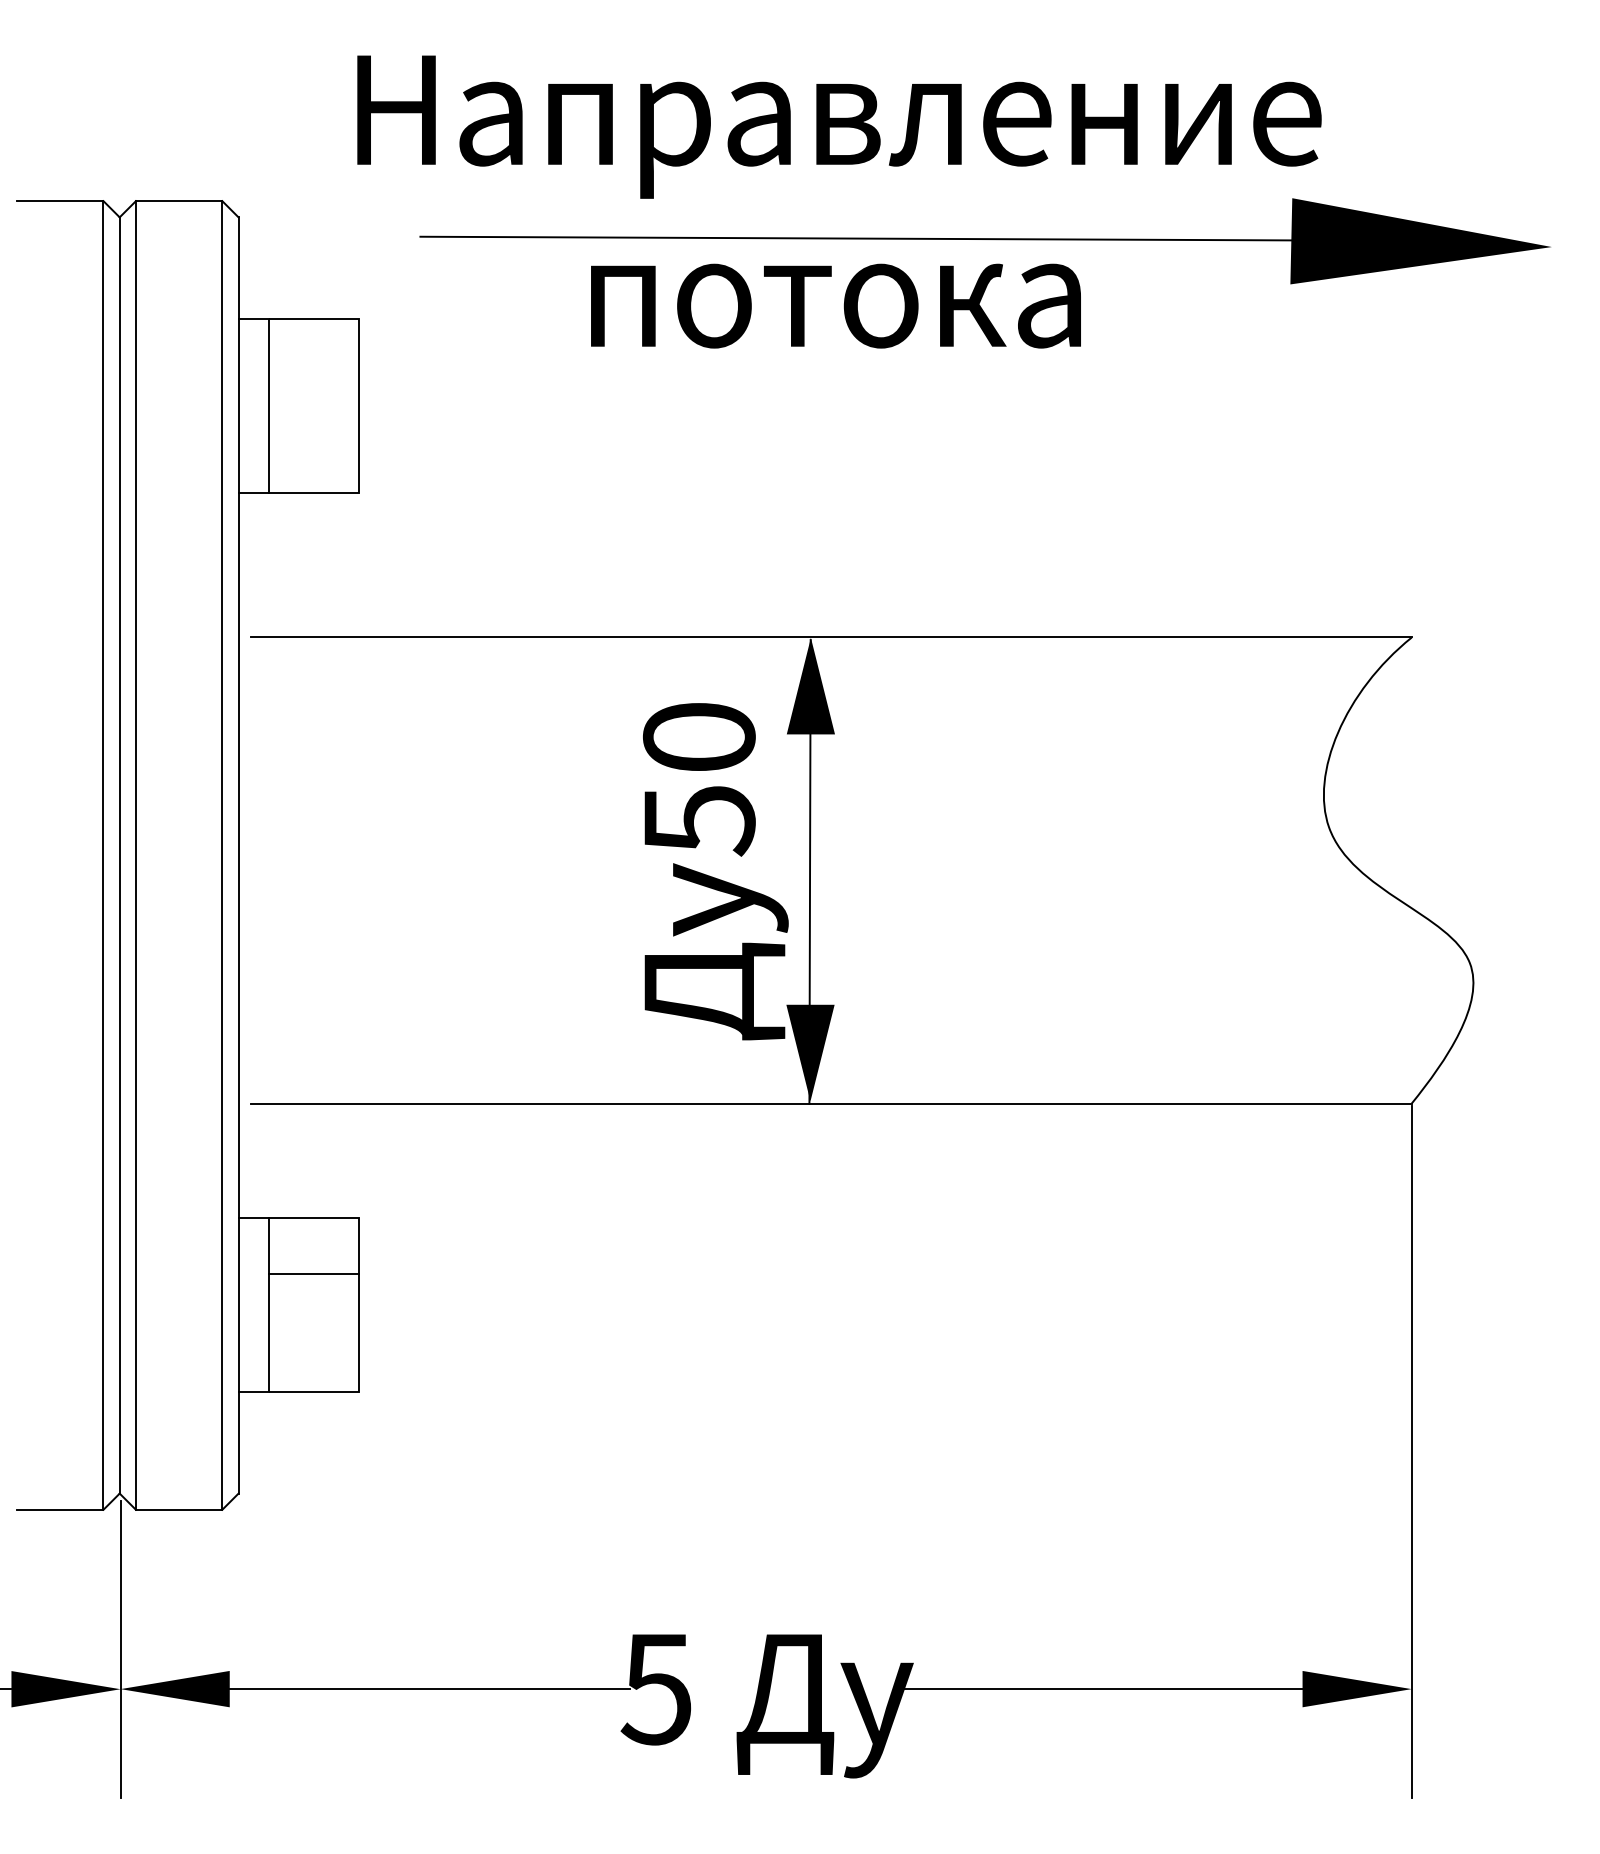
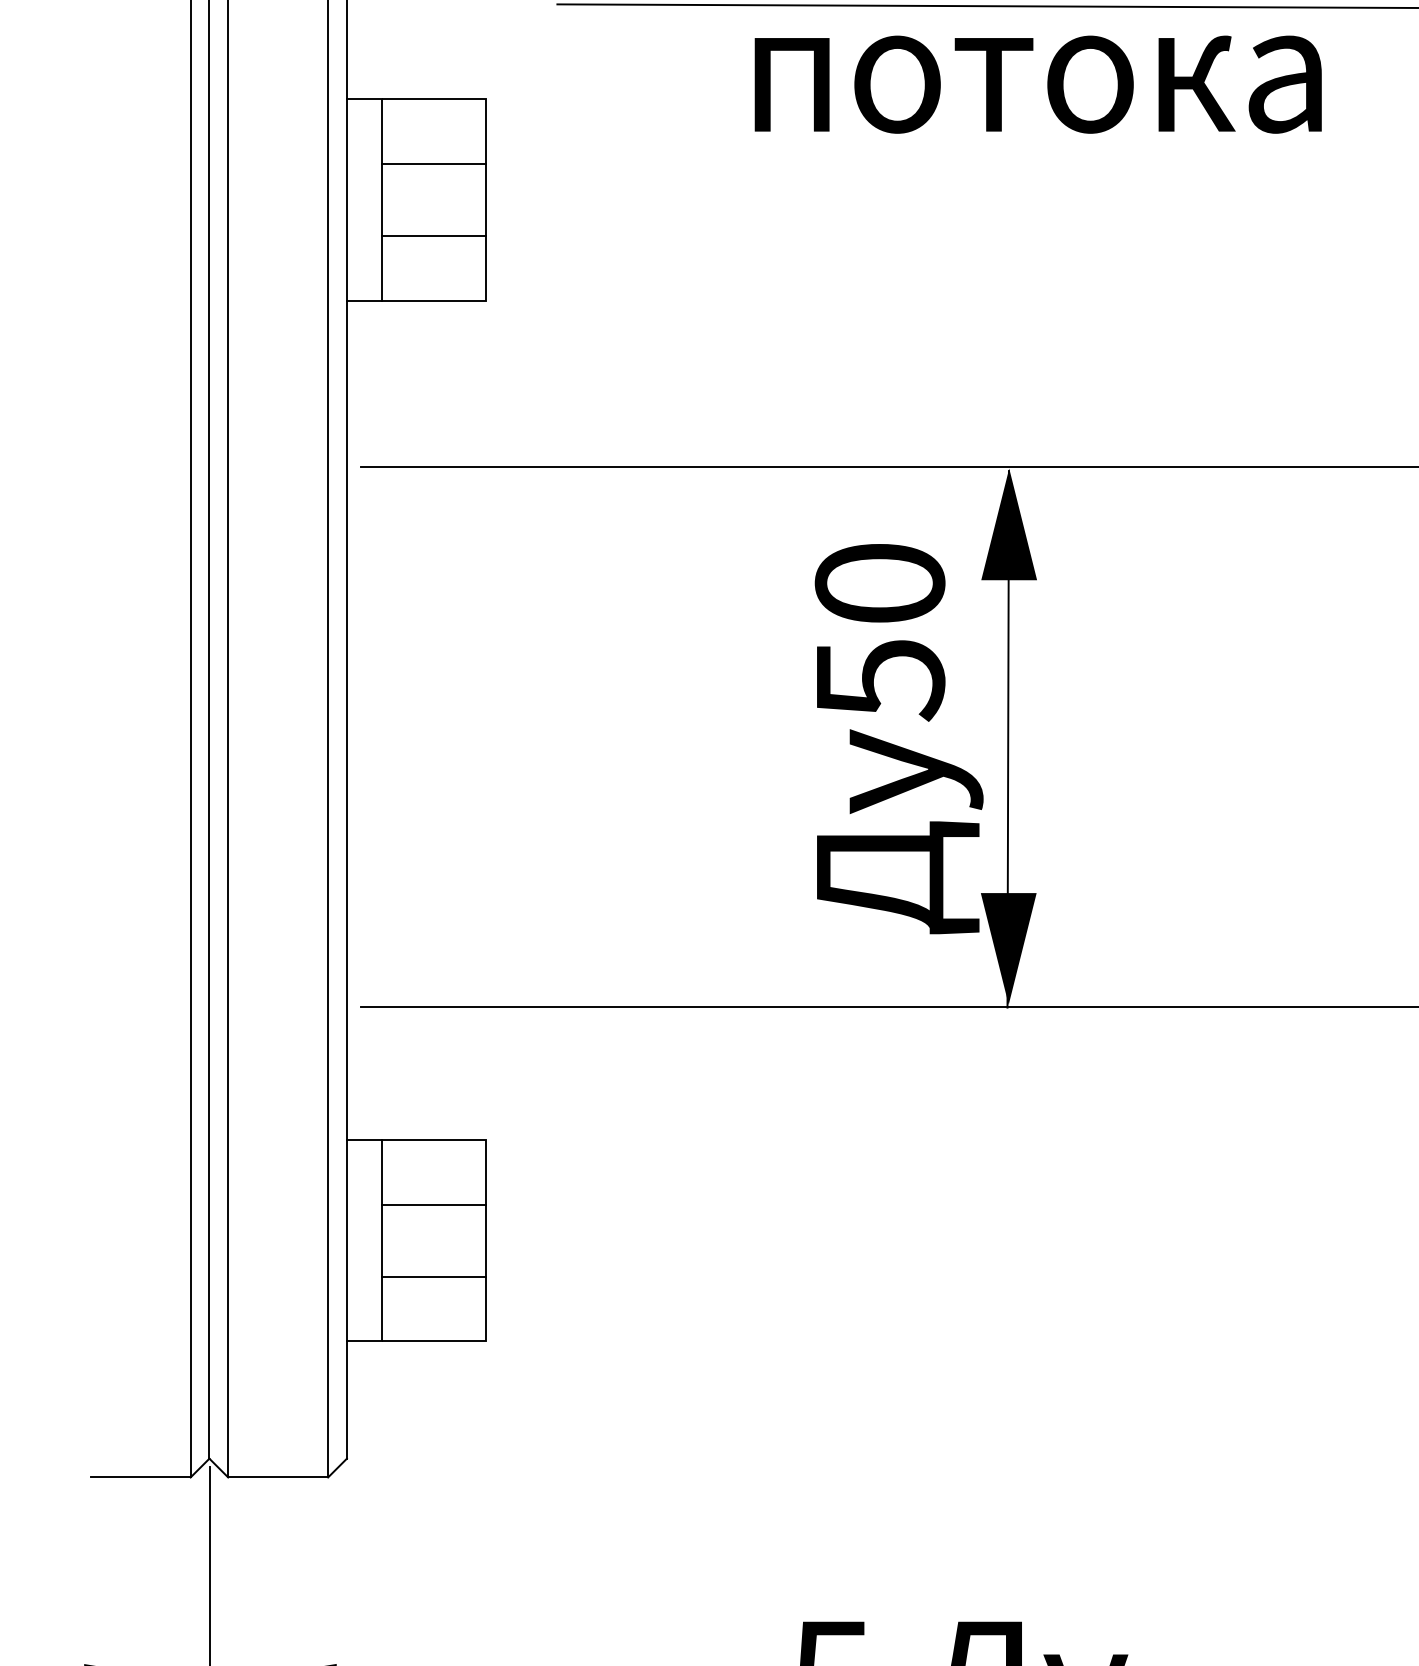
line: (314, 374) -> (434, 163), added
line: (314, 436) -> (434, 235), added
line: (314, 1336) -> (434, 1276), added

